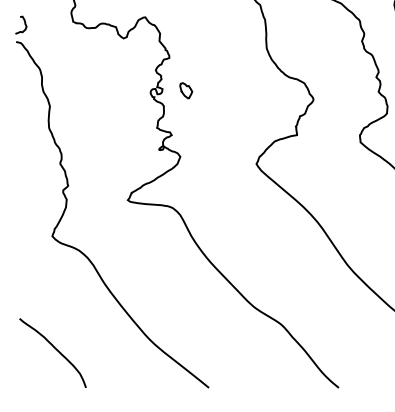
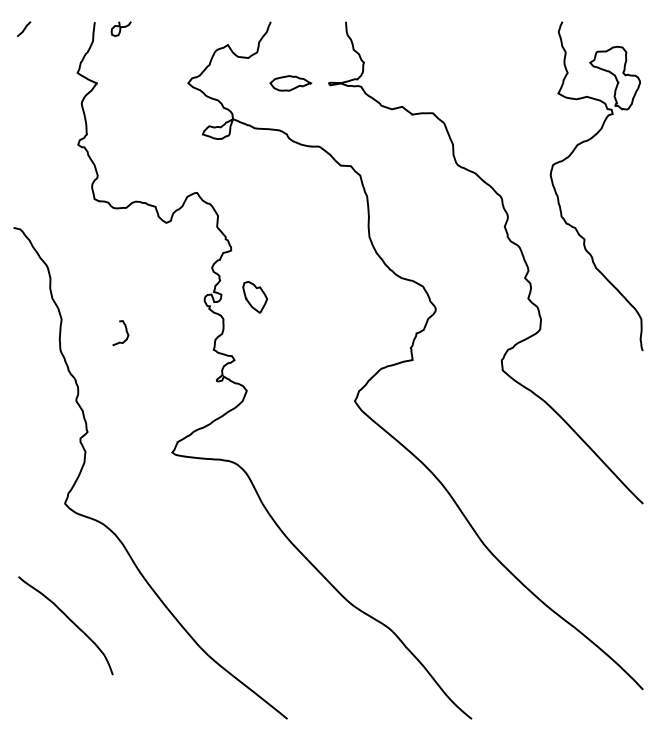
curve: (24, 24) -> (125, 331), moved
part: (185, 91) -> (254, 297), size x1.4
curve: (55, 349) -> (69, 620), moved

